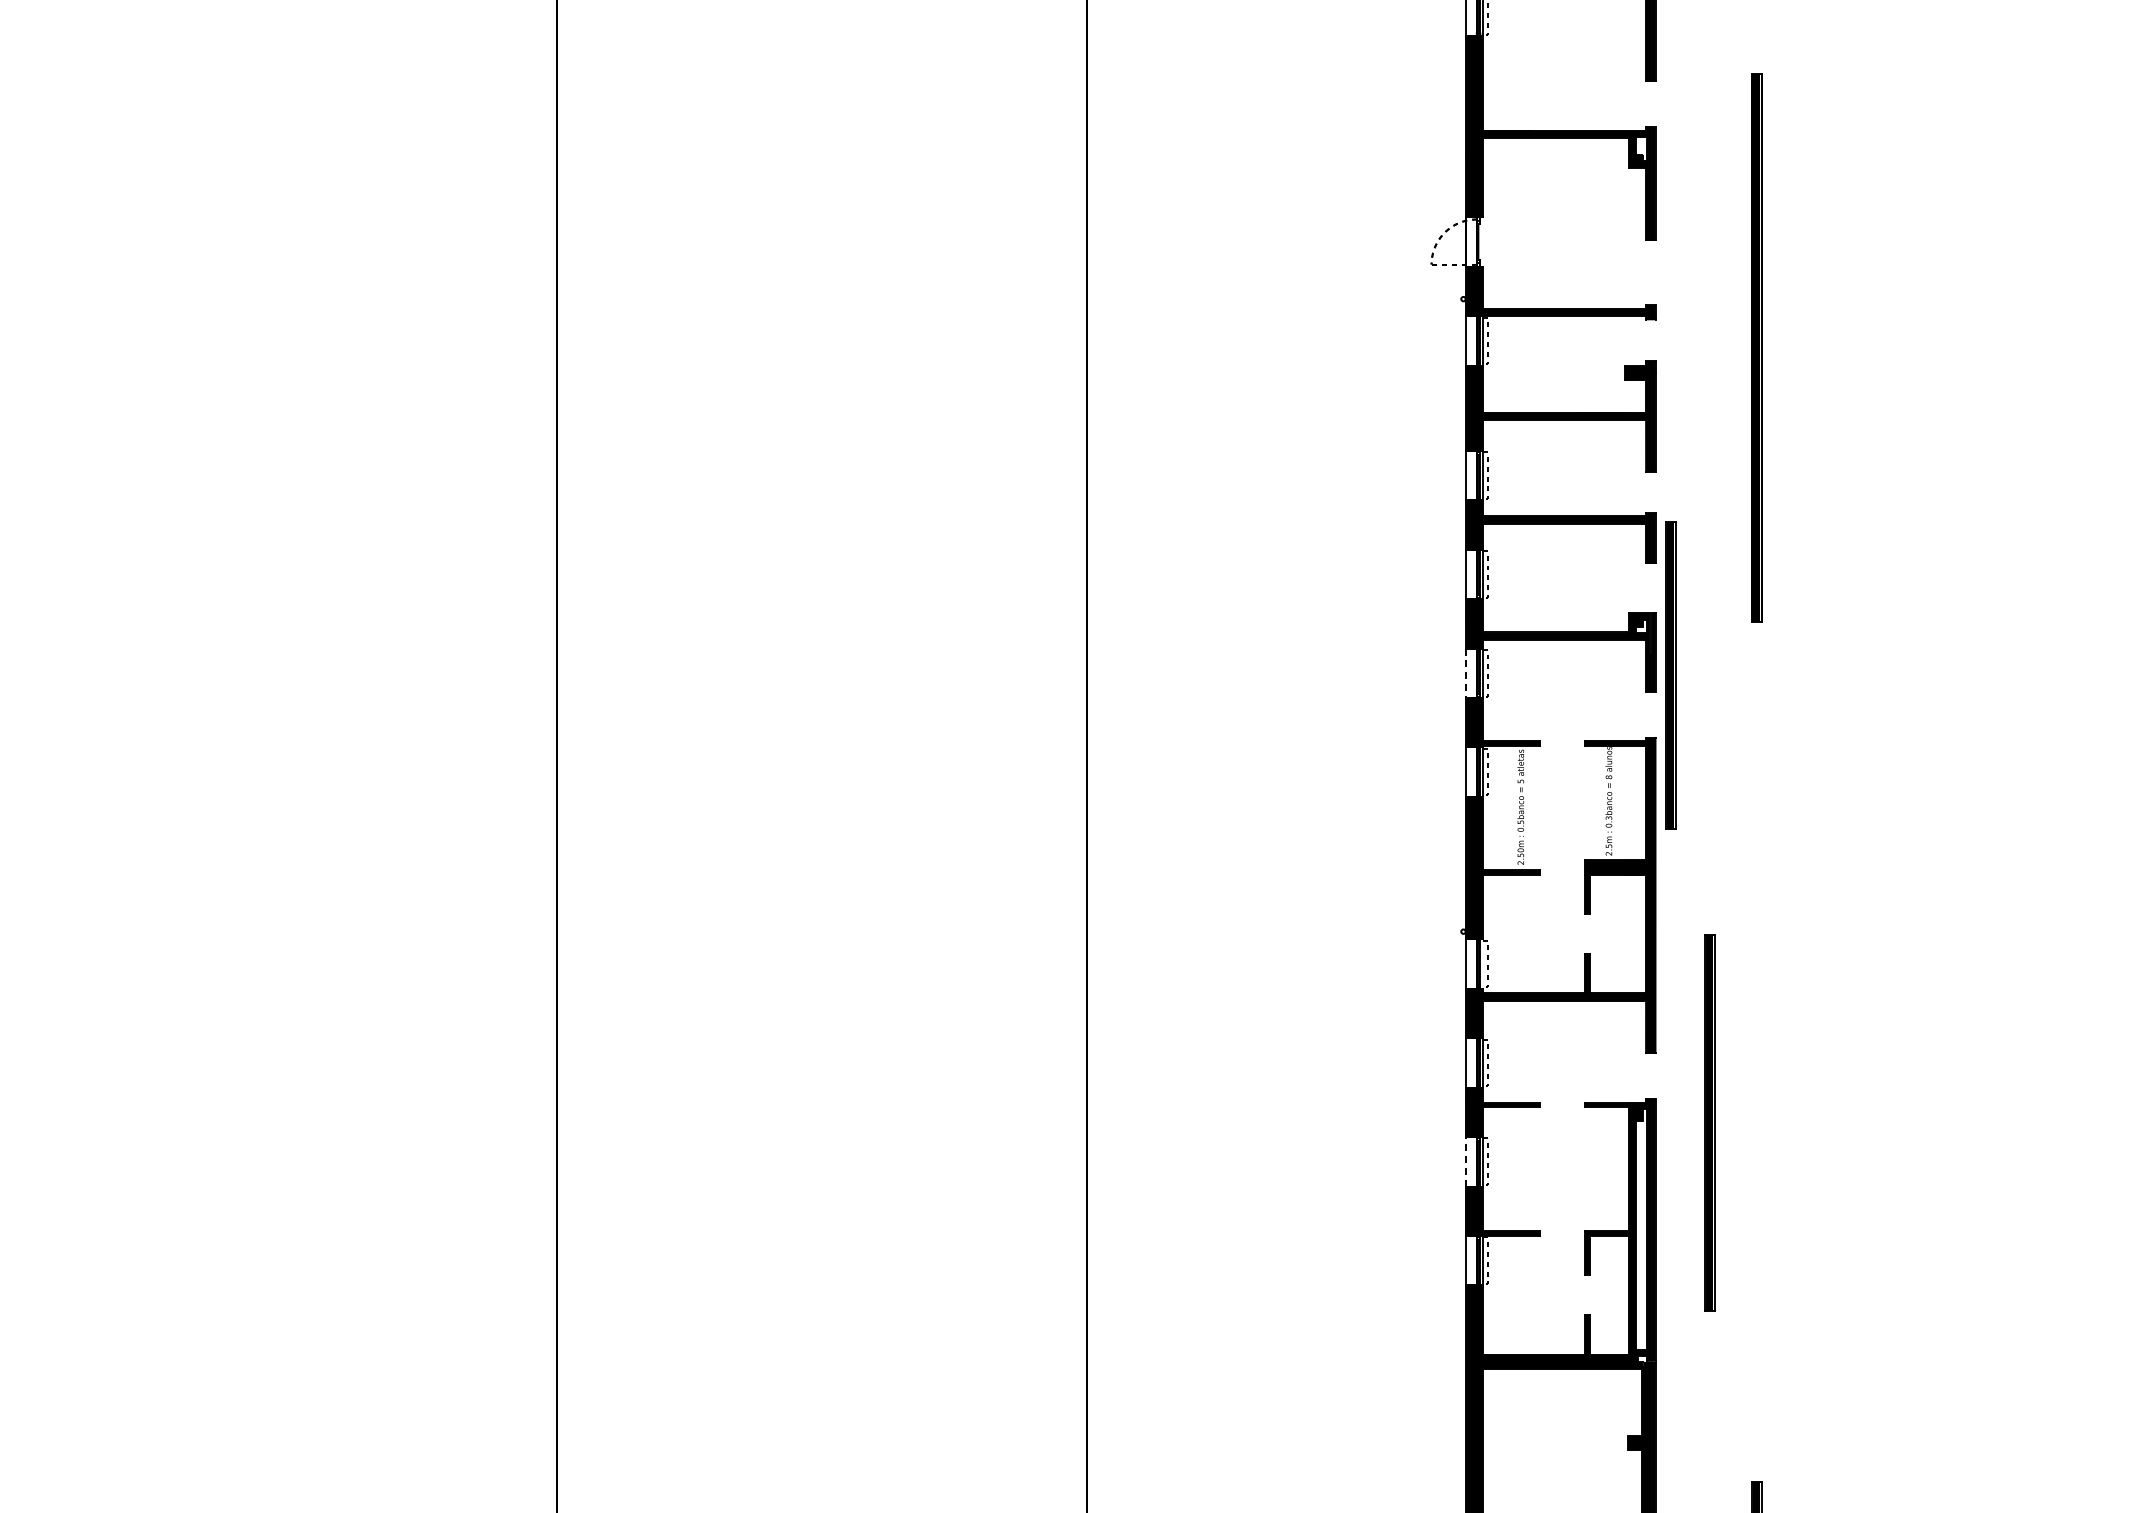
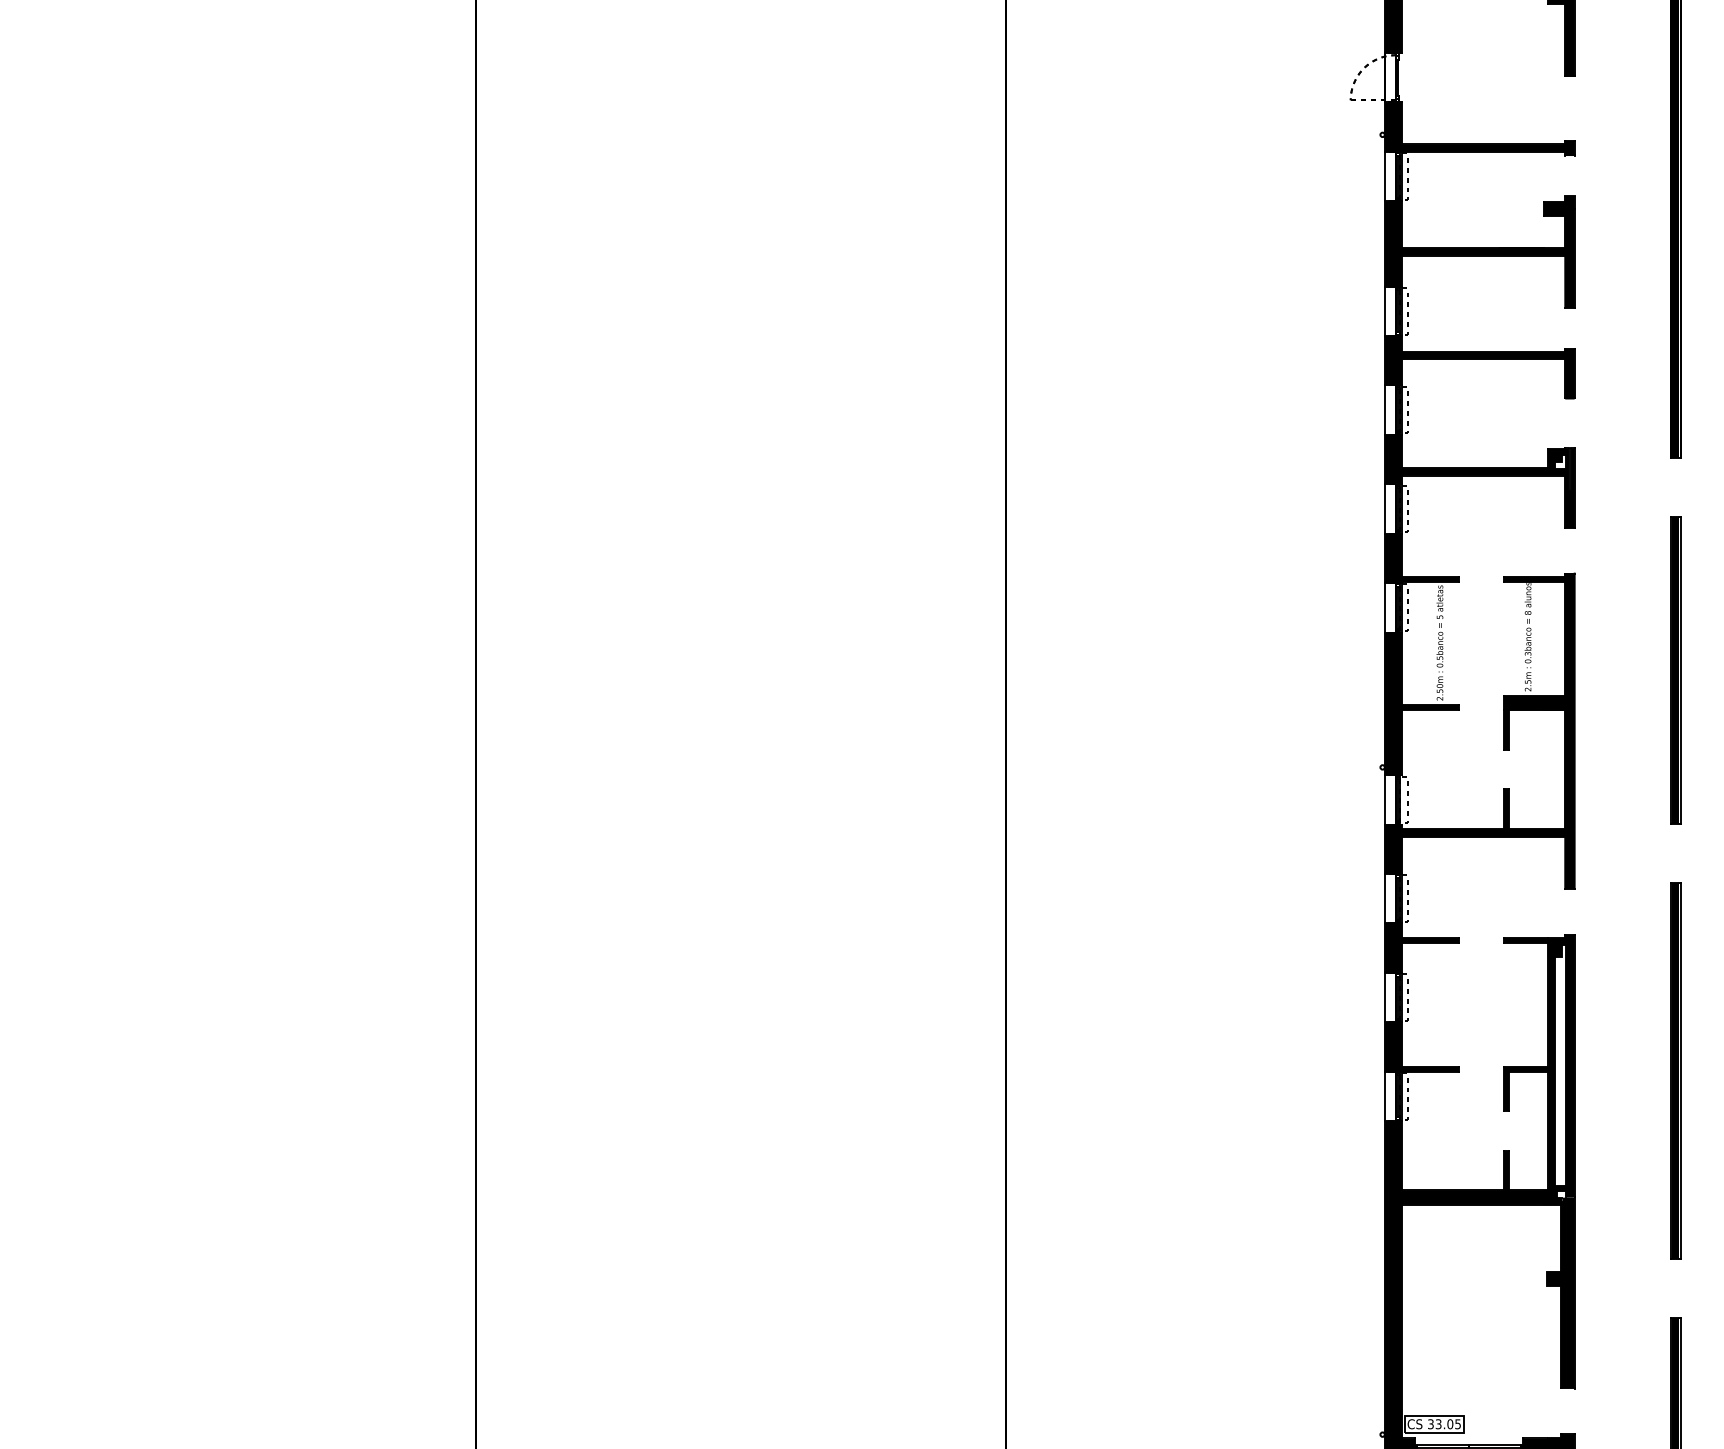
line: (1465, 673) -> (1384, 509), dashed -> solid
part: (1670, 675) -> (1675, 670), moved
part: (1709, 1122) -> (1675, 1070), moved
line: (1465, 1161) -> (1384, 997), dashed -> solid

